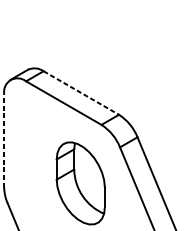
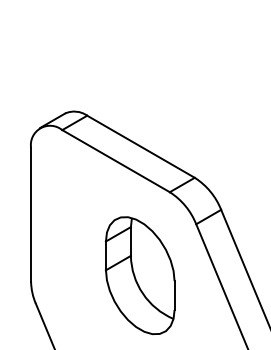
line: (81, 93) -> (141, 147), dashed -> solid
line: (4, 140) -> (31, 214), dashed -> solid

